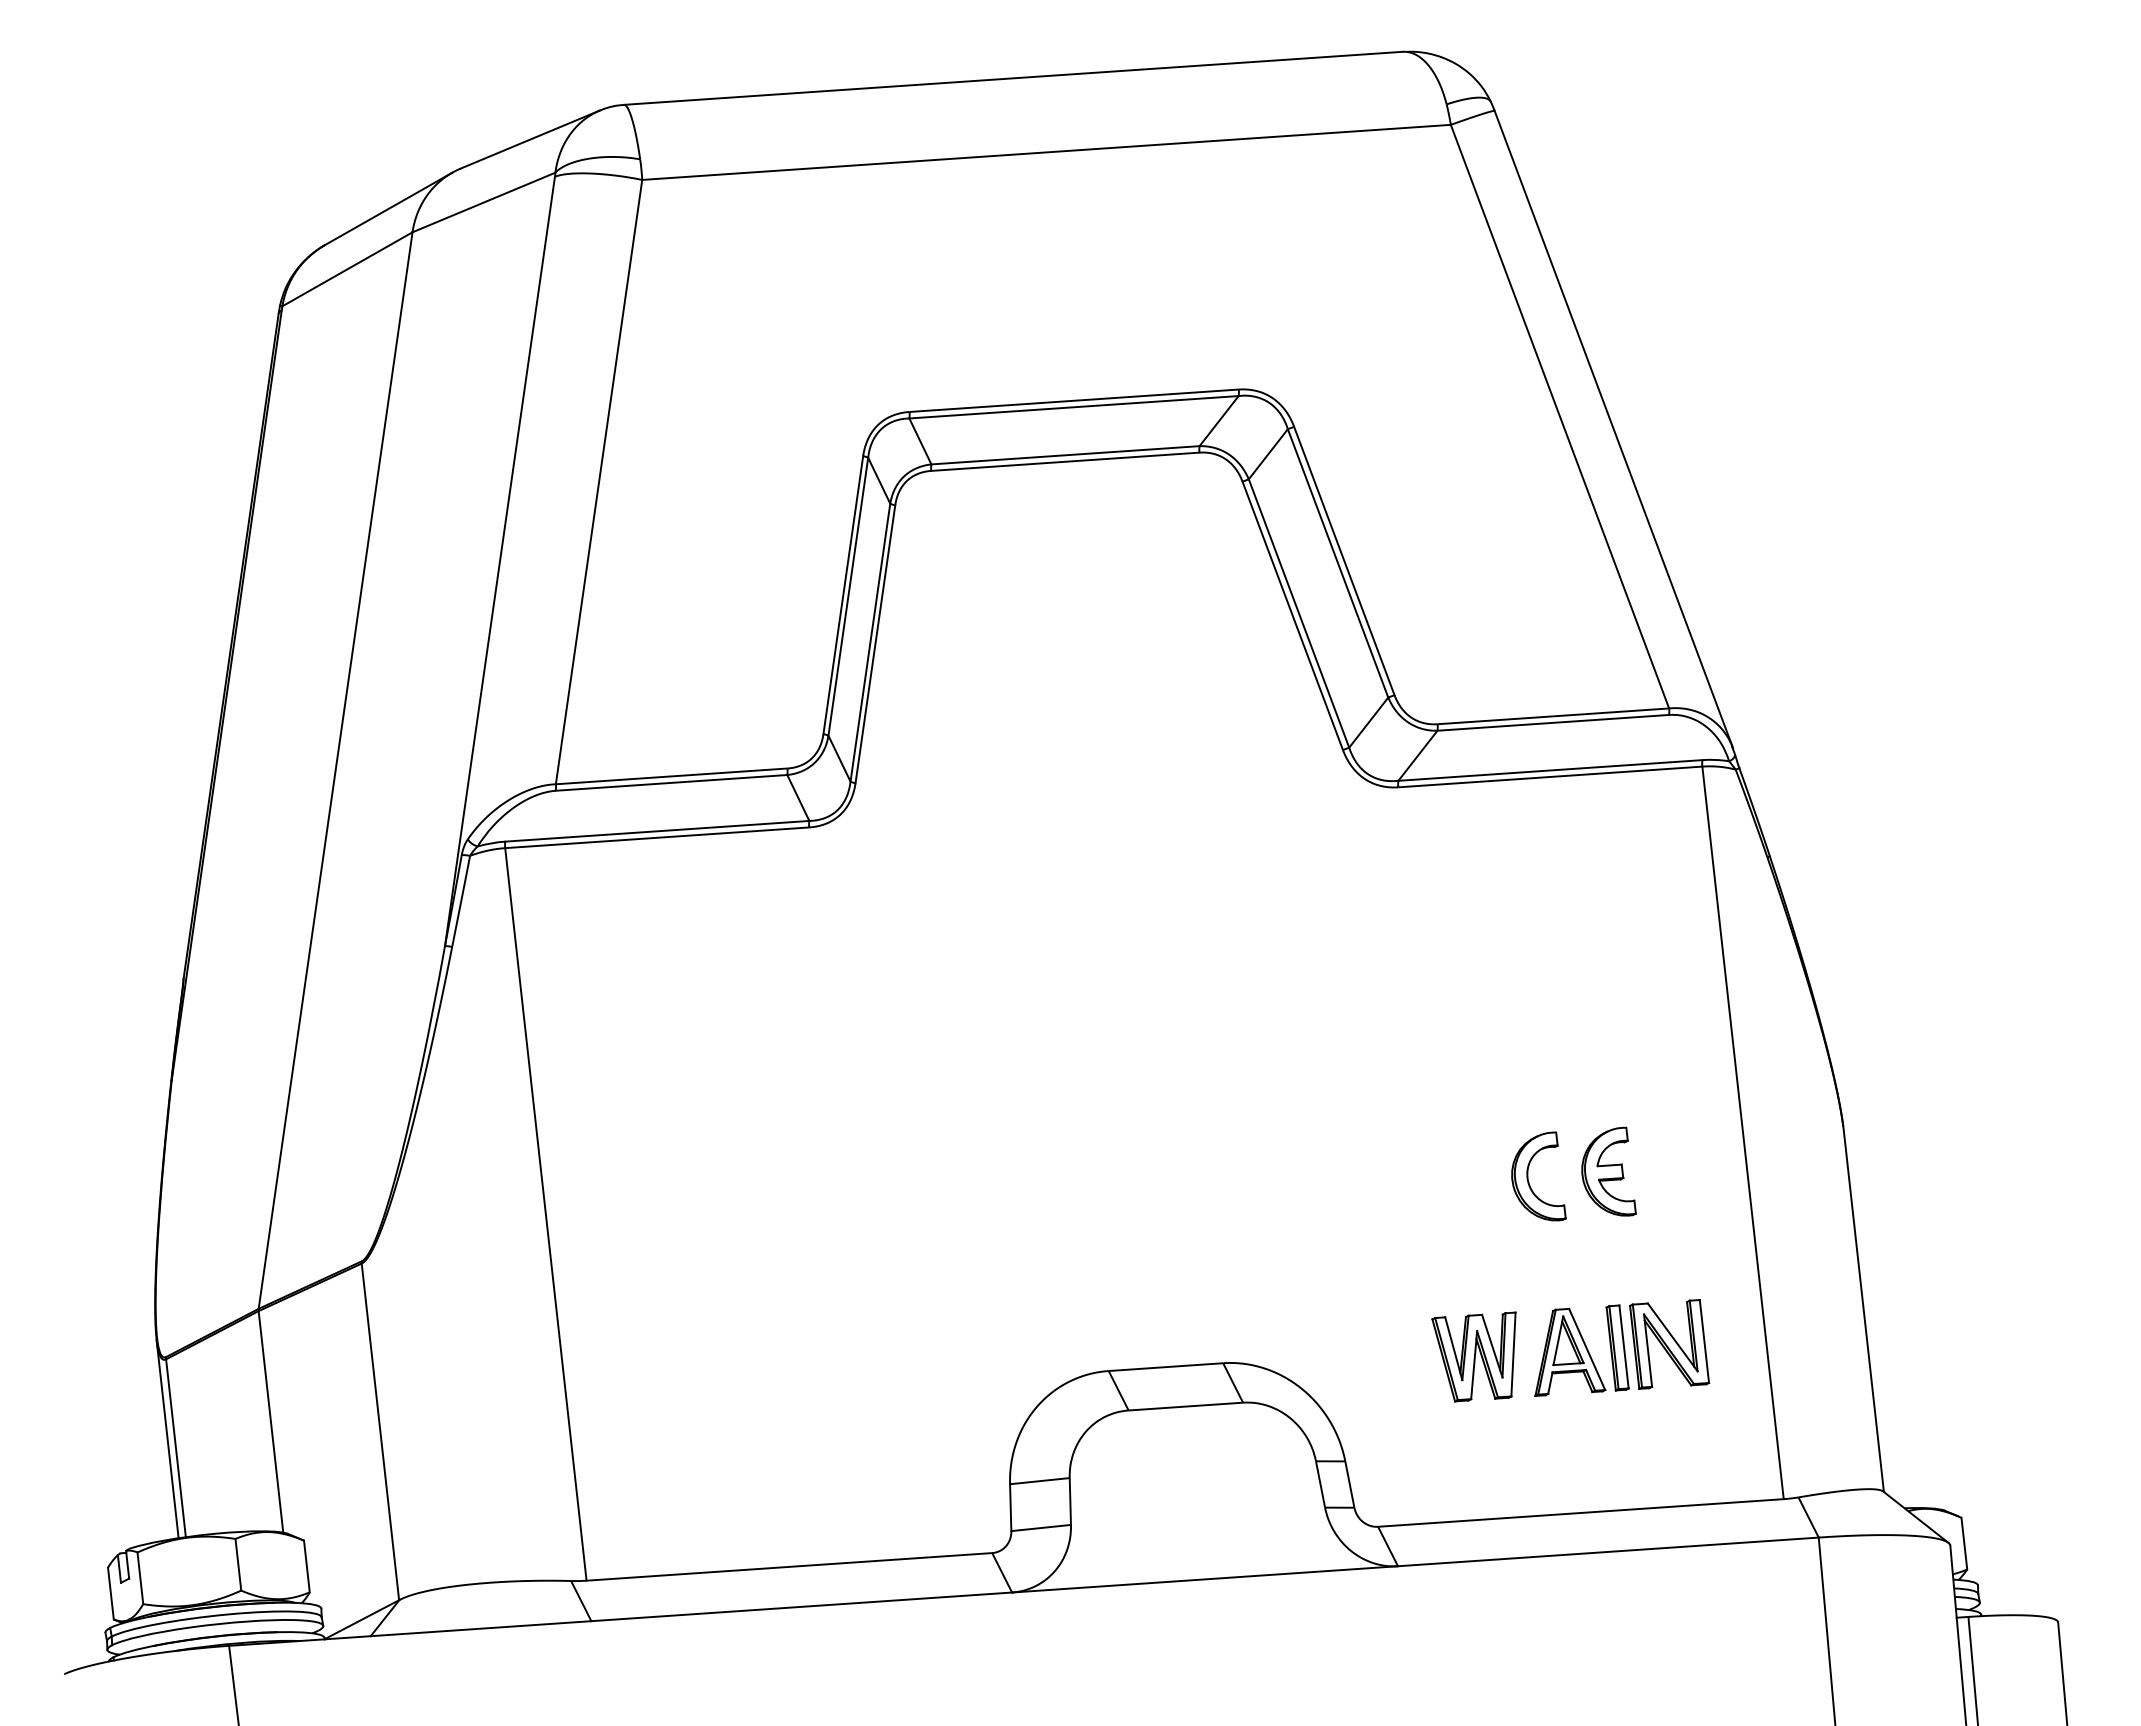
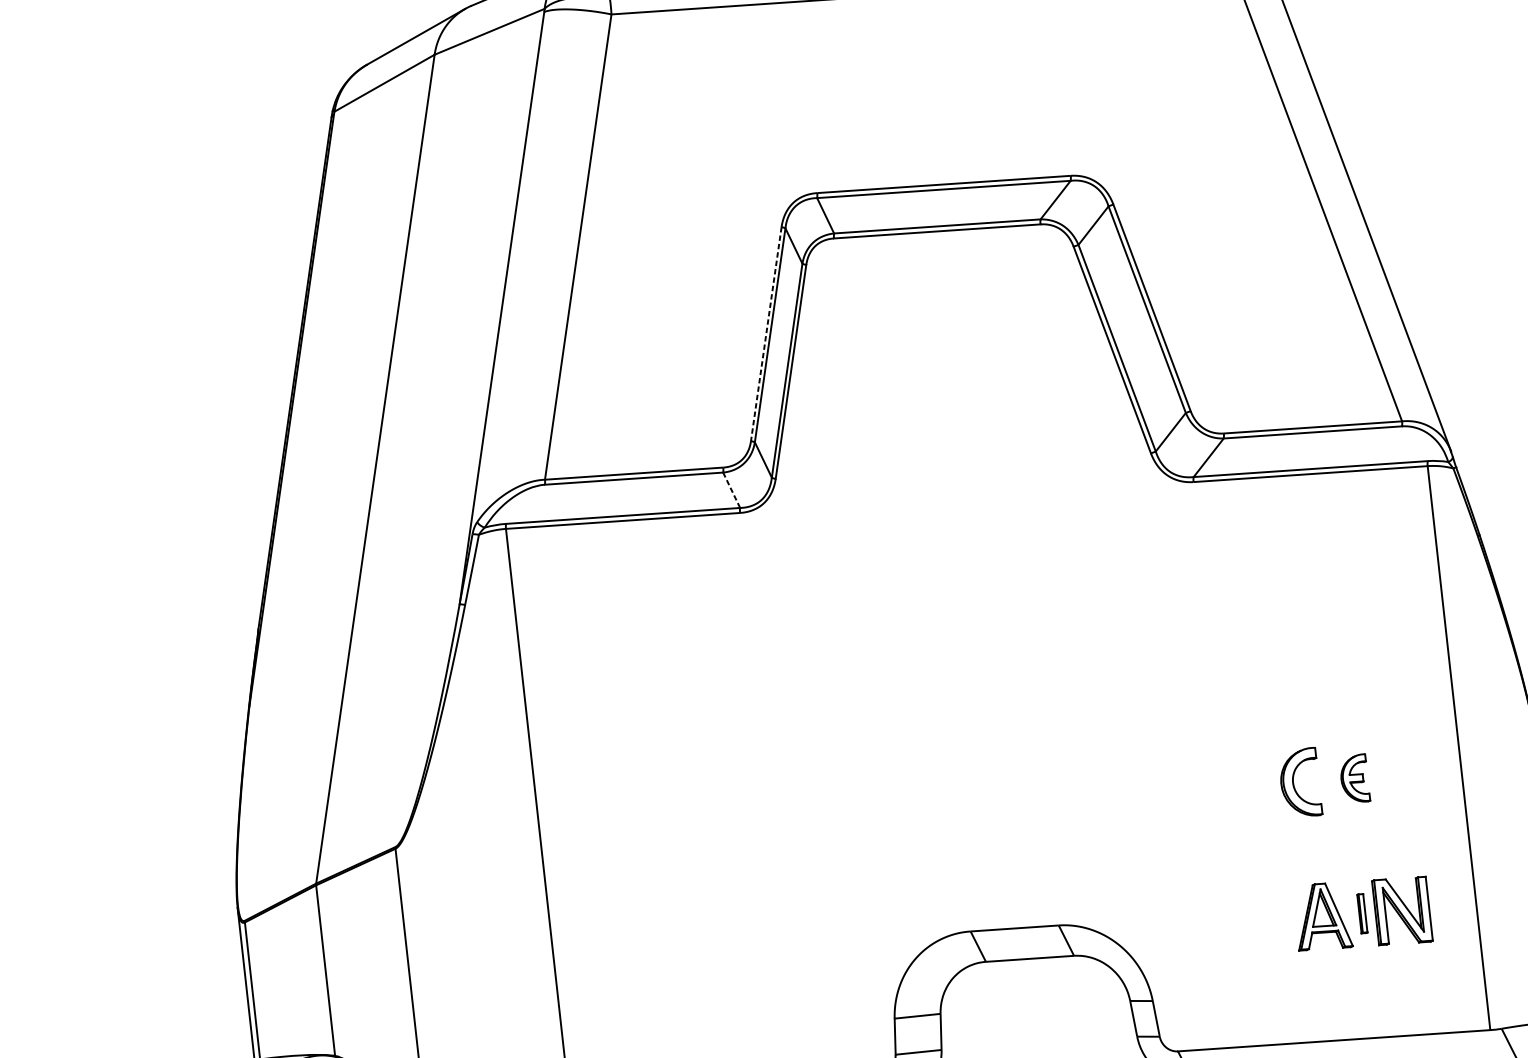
line: (843, 595) -> (766, 334), solid -> dashed
line: (798, 797) -> (731, 489), solid -> dashed
part: (1608, 1171) -> (1355, 777), size x0.7
part: (1617, 1347) -> (1362, 913), size x0.6
part: (1473, 1356) -> (1251, 920), removed

